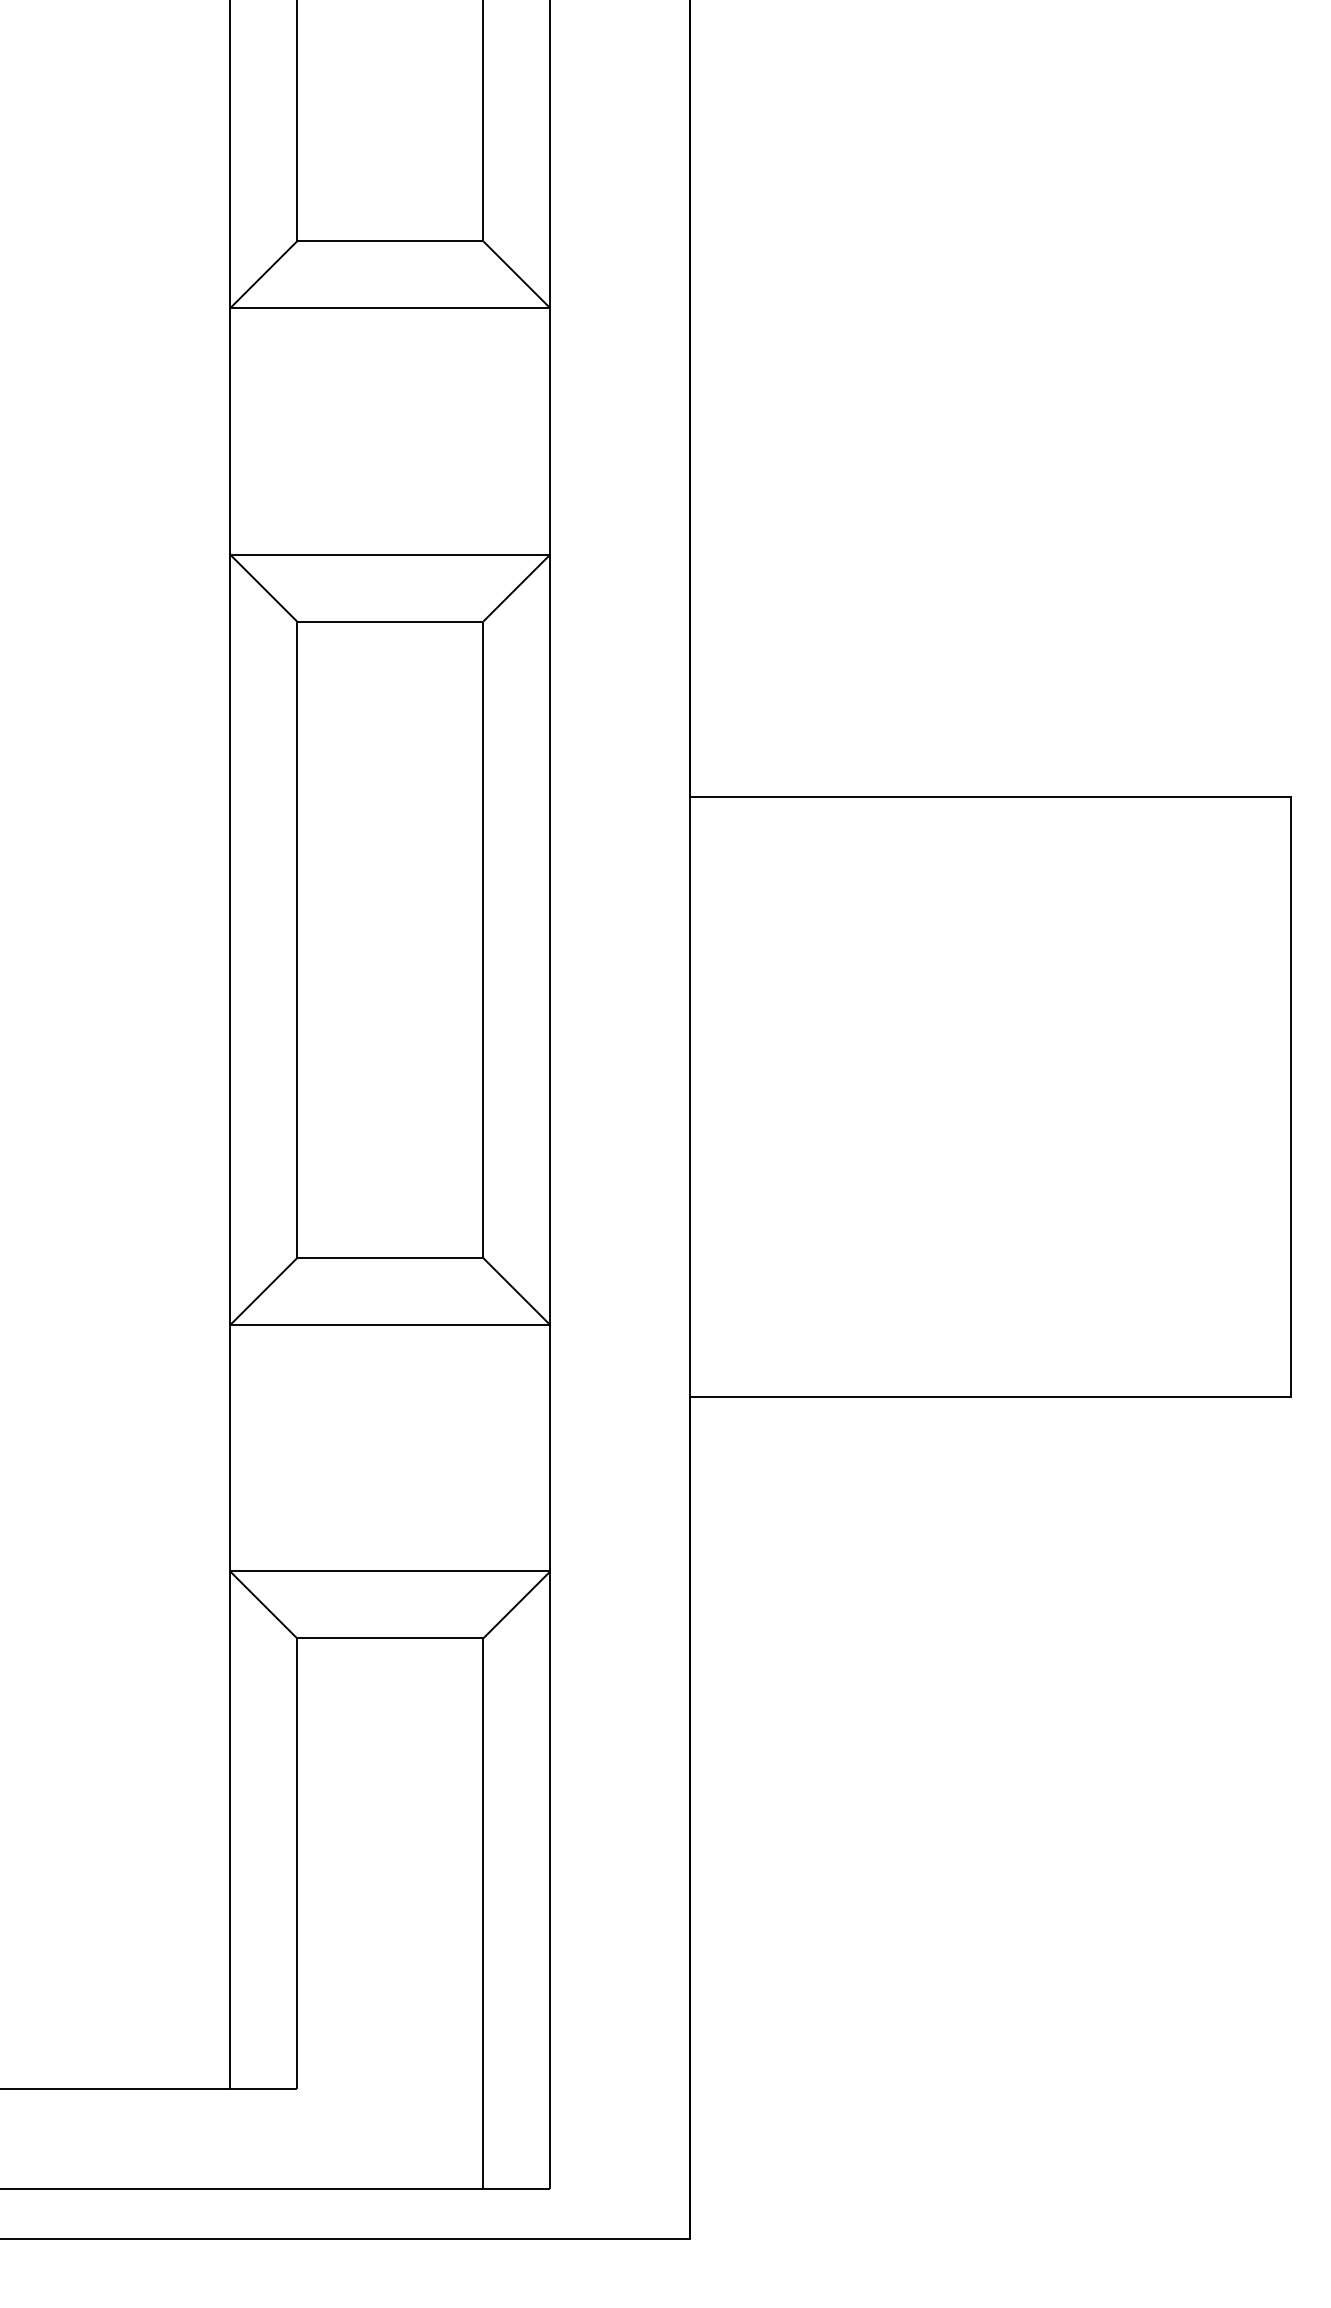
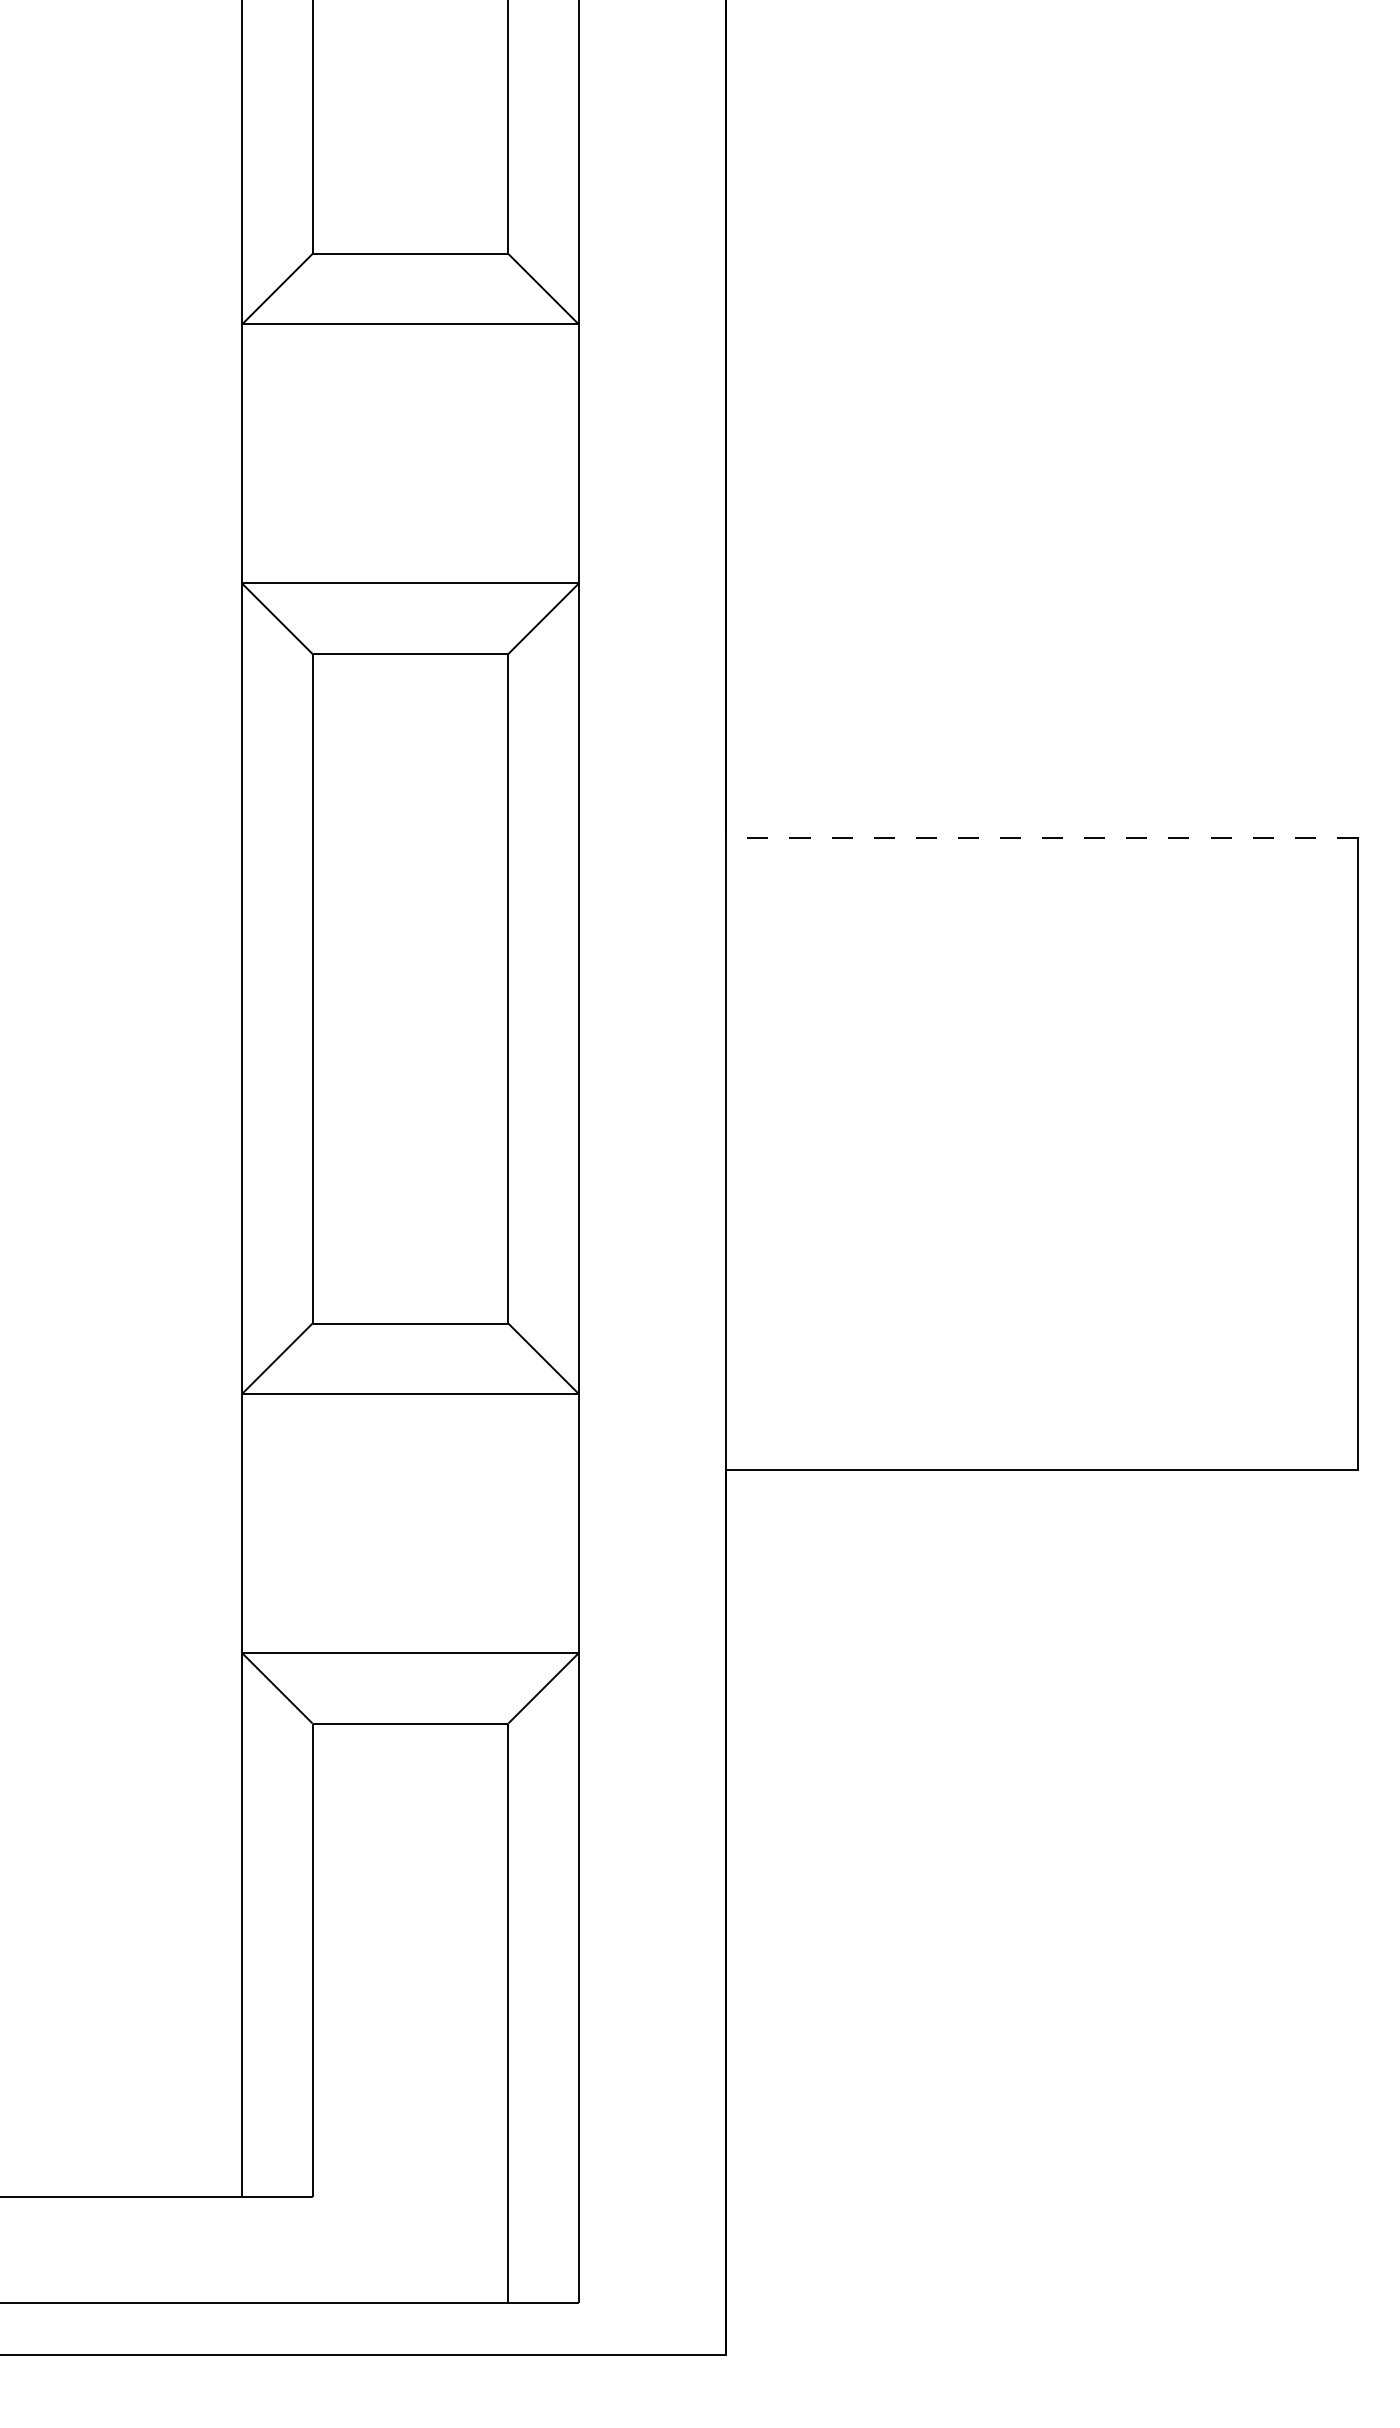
line: (991, 797) -> (1042, 838), solid -> dashed

